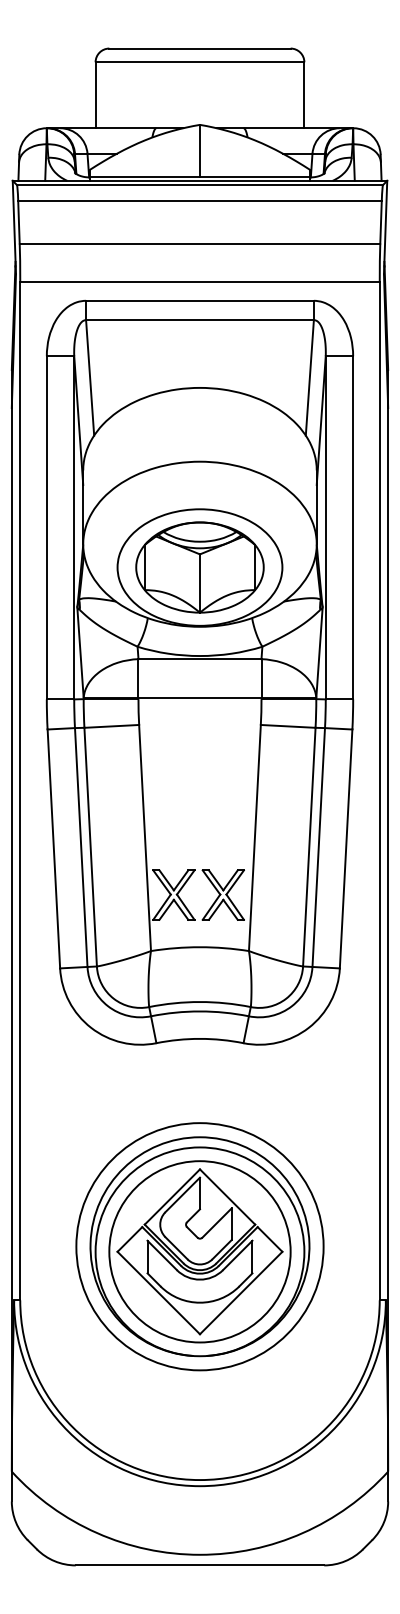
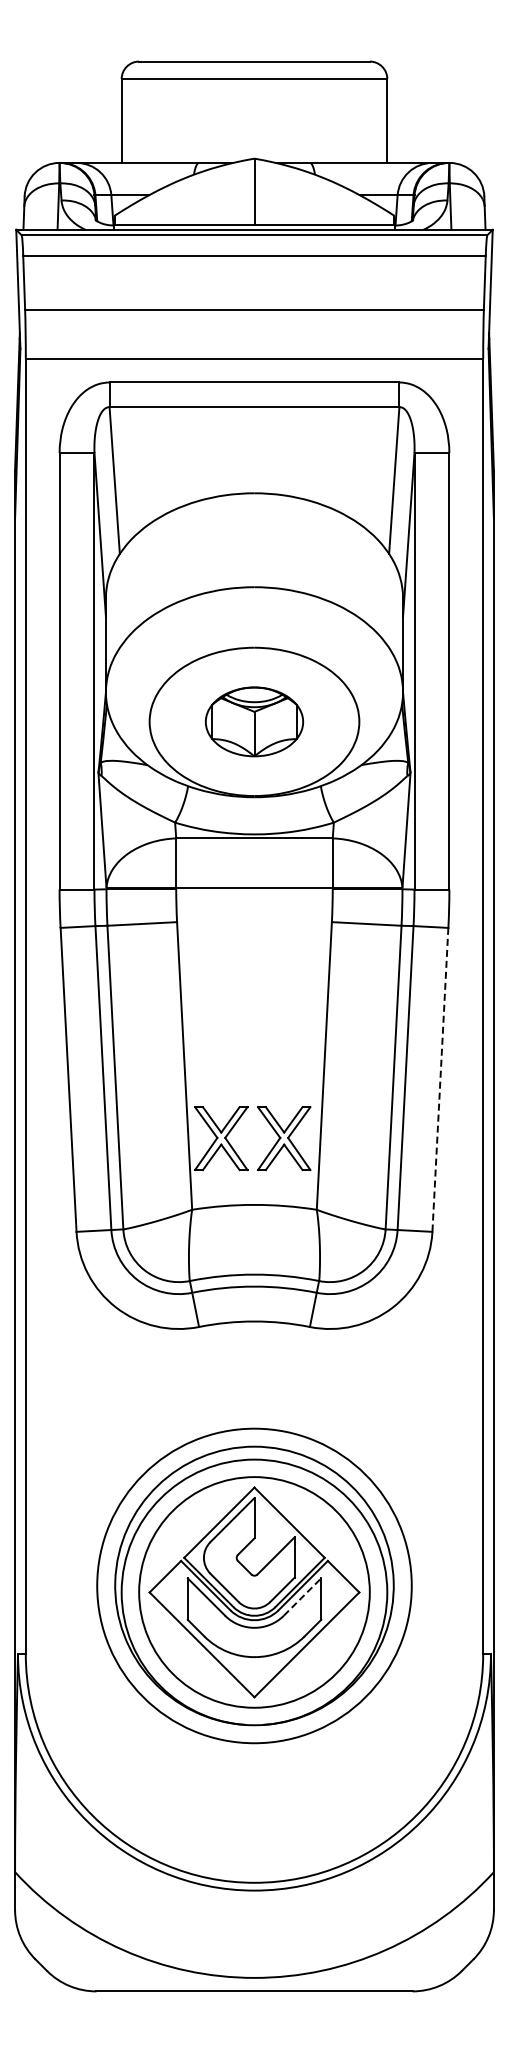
part: (200, 567) -> (254, 721), size x0.6
line: (346, 849) -> (440, 1080), solid -> dashed
line: (237, 1255) -> (302, 1596), solid -> dashed

